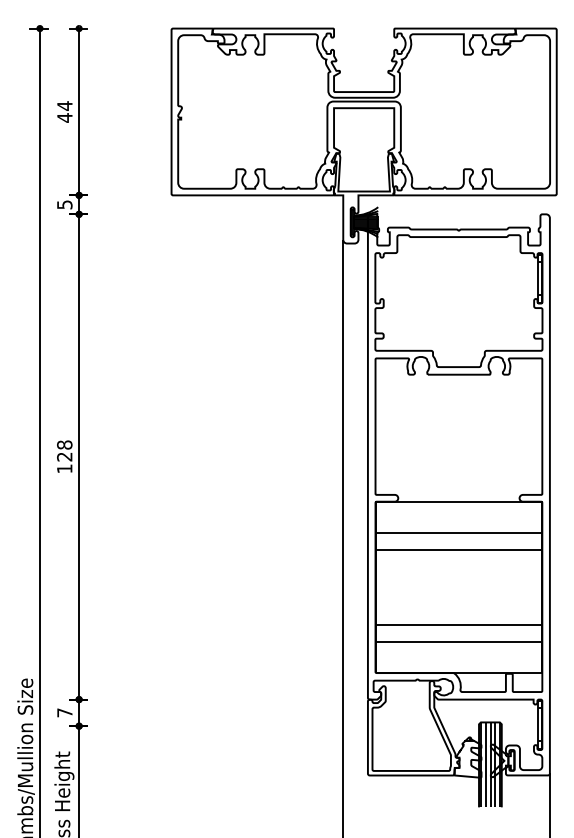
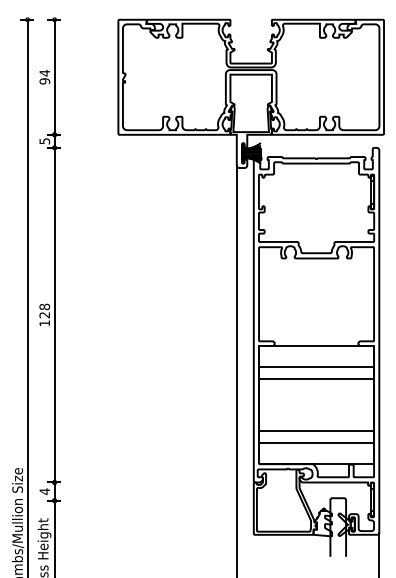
text: (64, 118) -> (44, 81), 44 -> 94
text: (64, 712) -> (44, 491), 7 -> 4
hatch: (489, 764) -> (337, 527), removed

